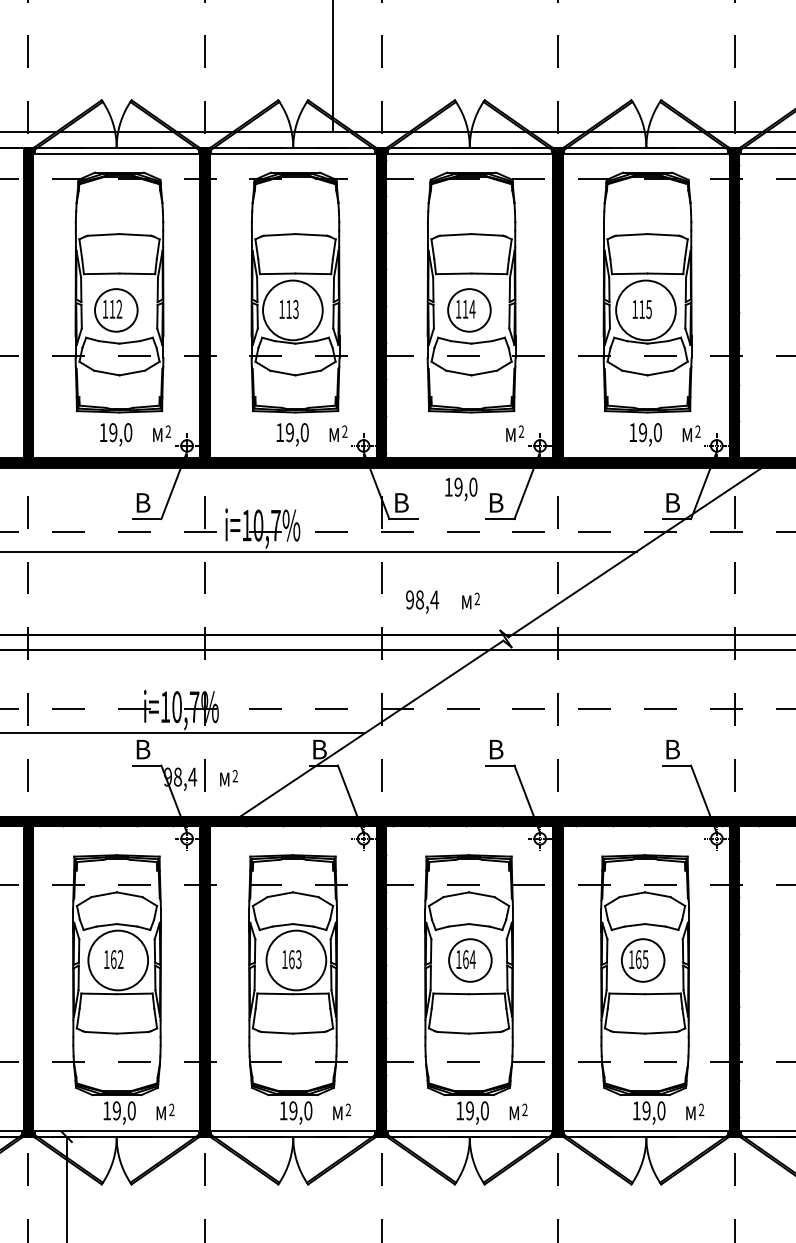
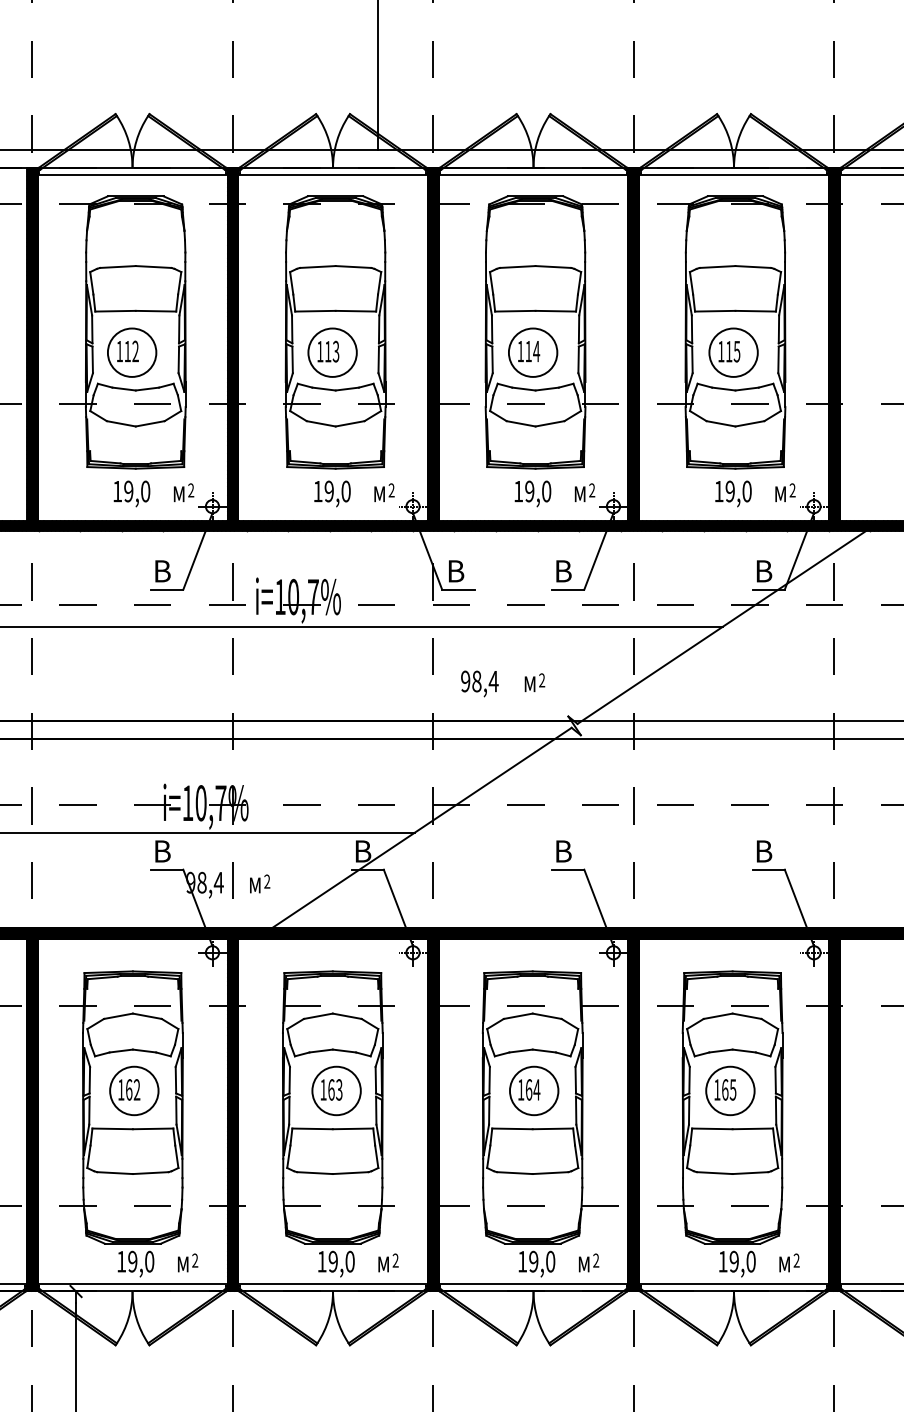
circle: (292, 310) -> (332, 352), size x0.71
circle: (645, 310) -> (733, 352), size x0.71
text: (460, 488) -> (532, 493), moved
circle: (118, 960) -> (134, 1090), size x0.71
circle: (296, 960) -> (336, 1090), size x0.71

